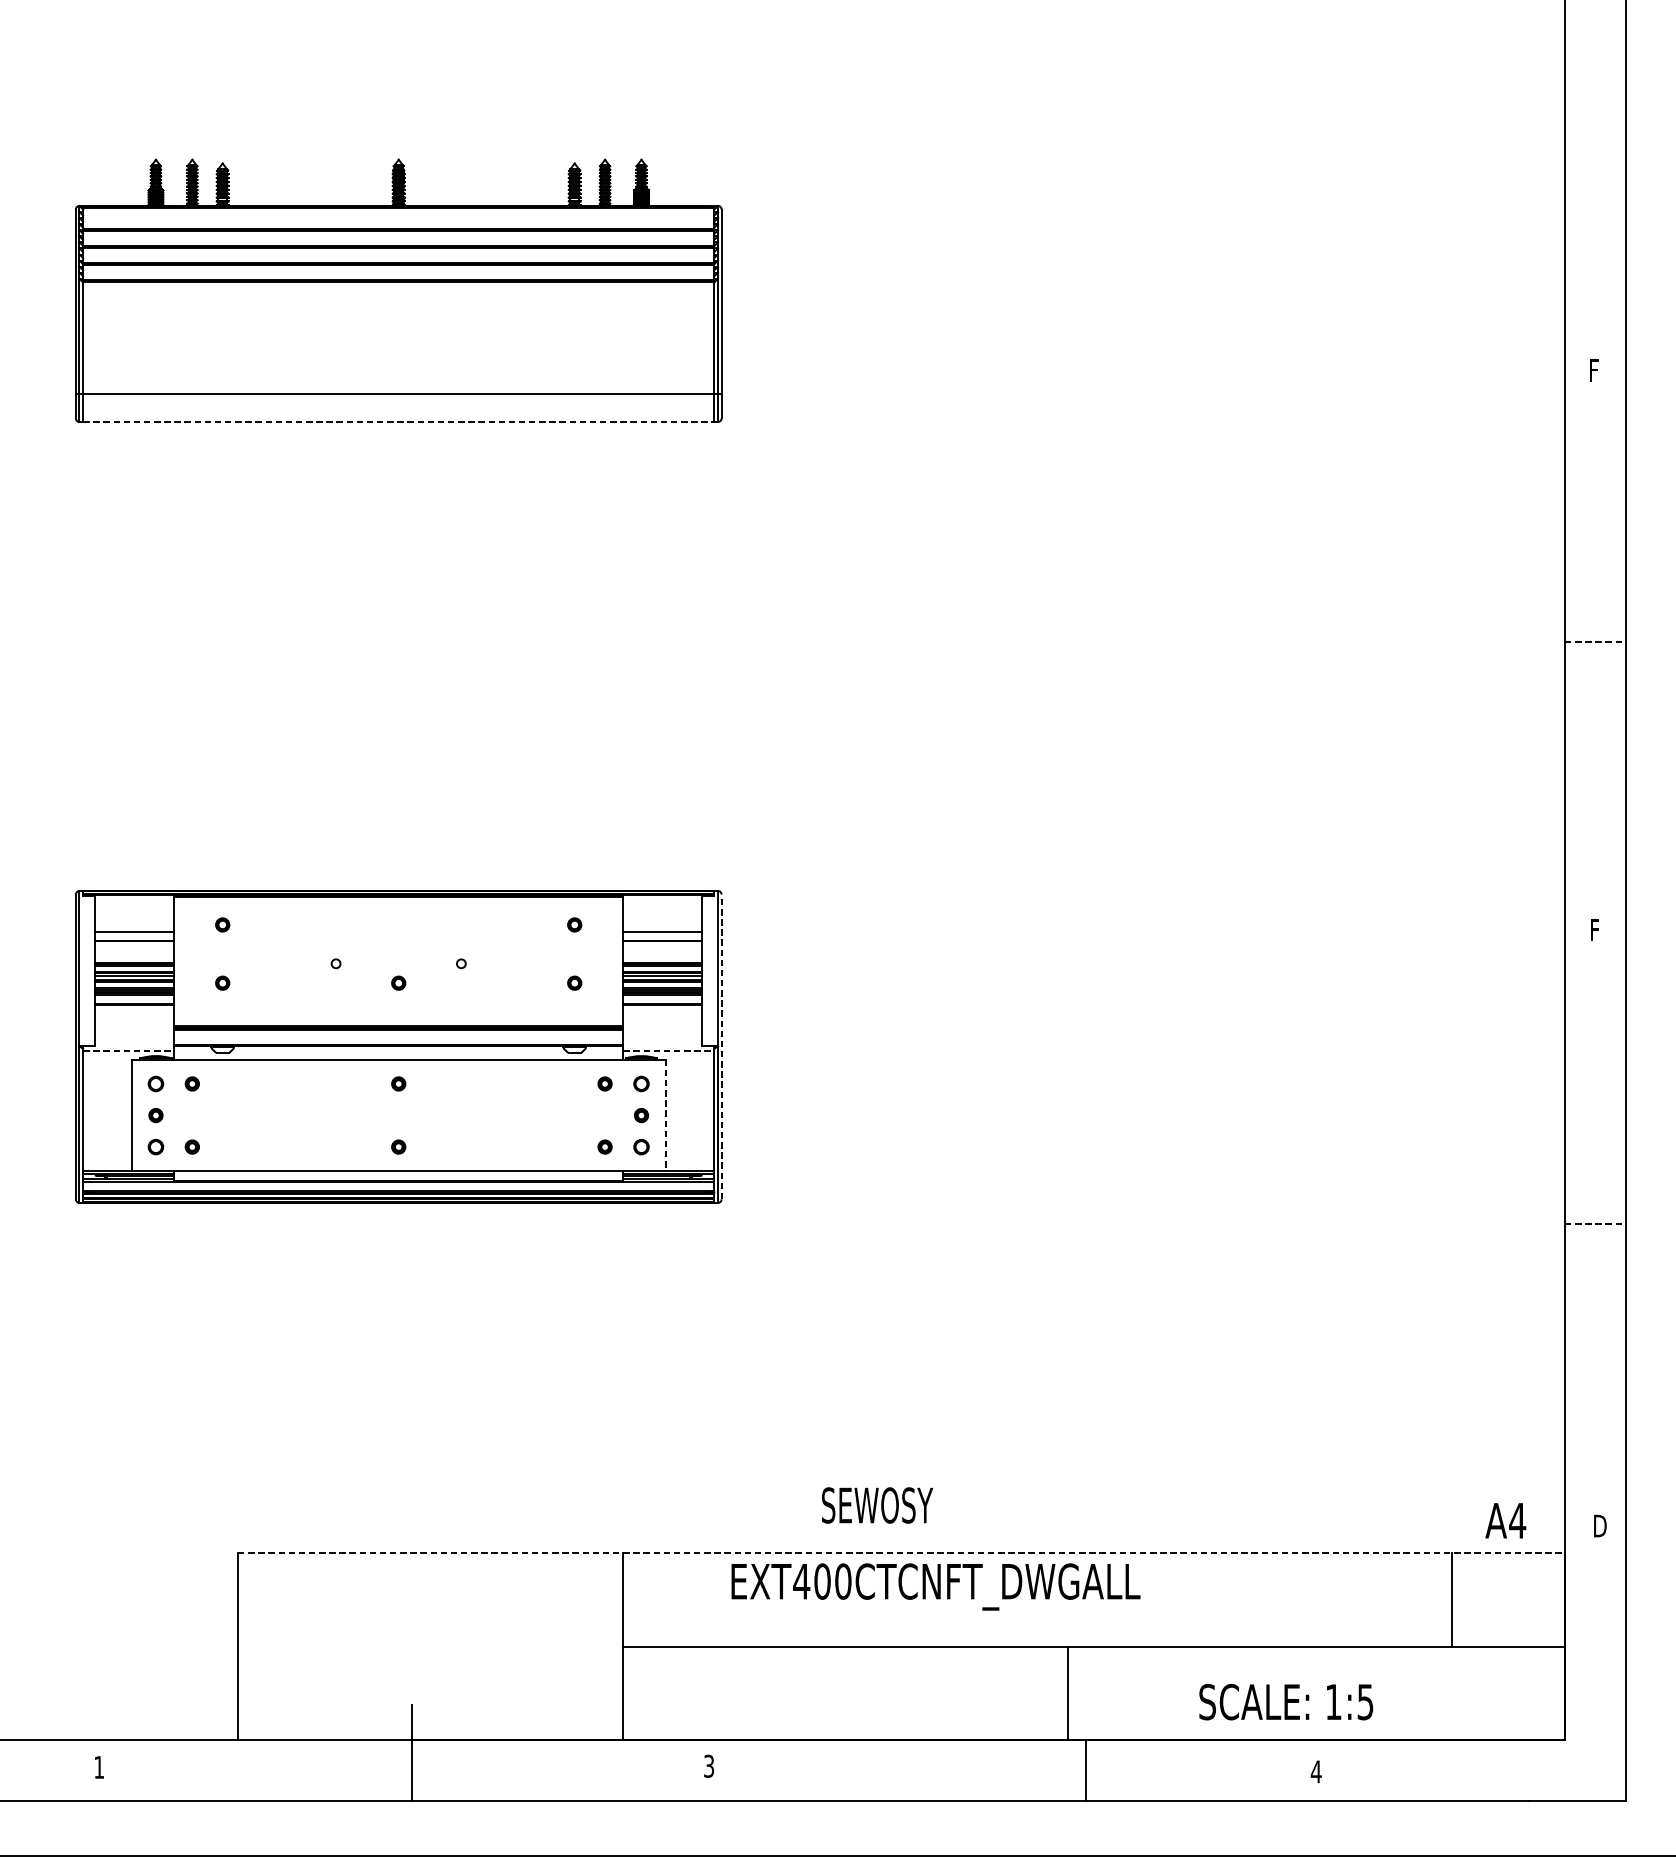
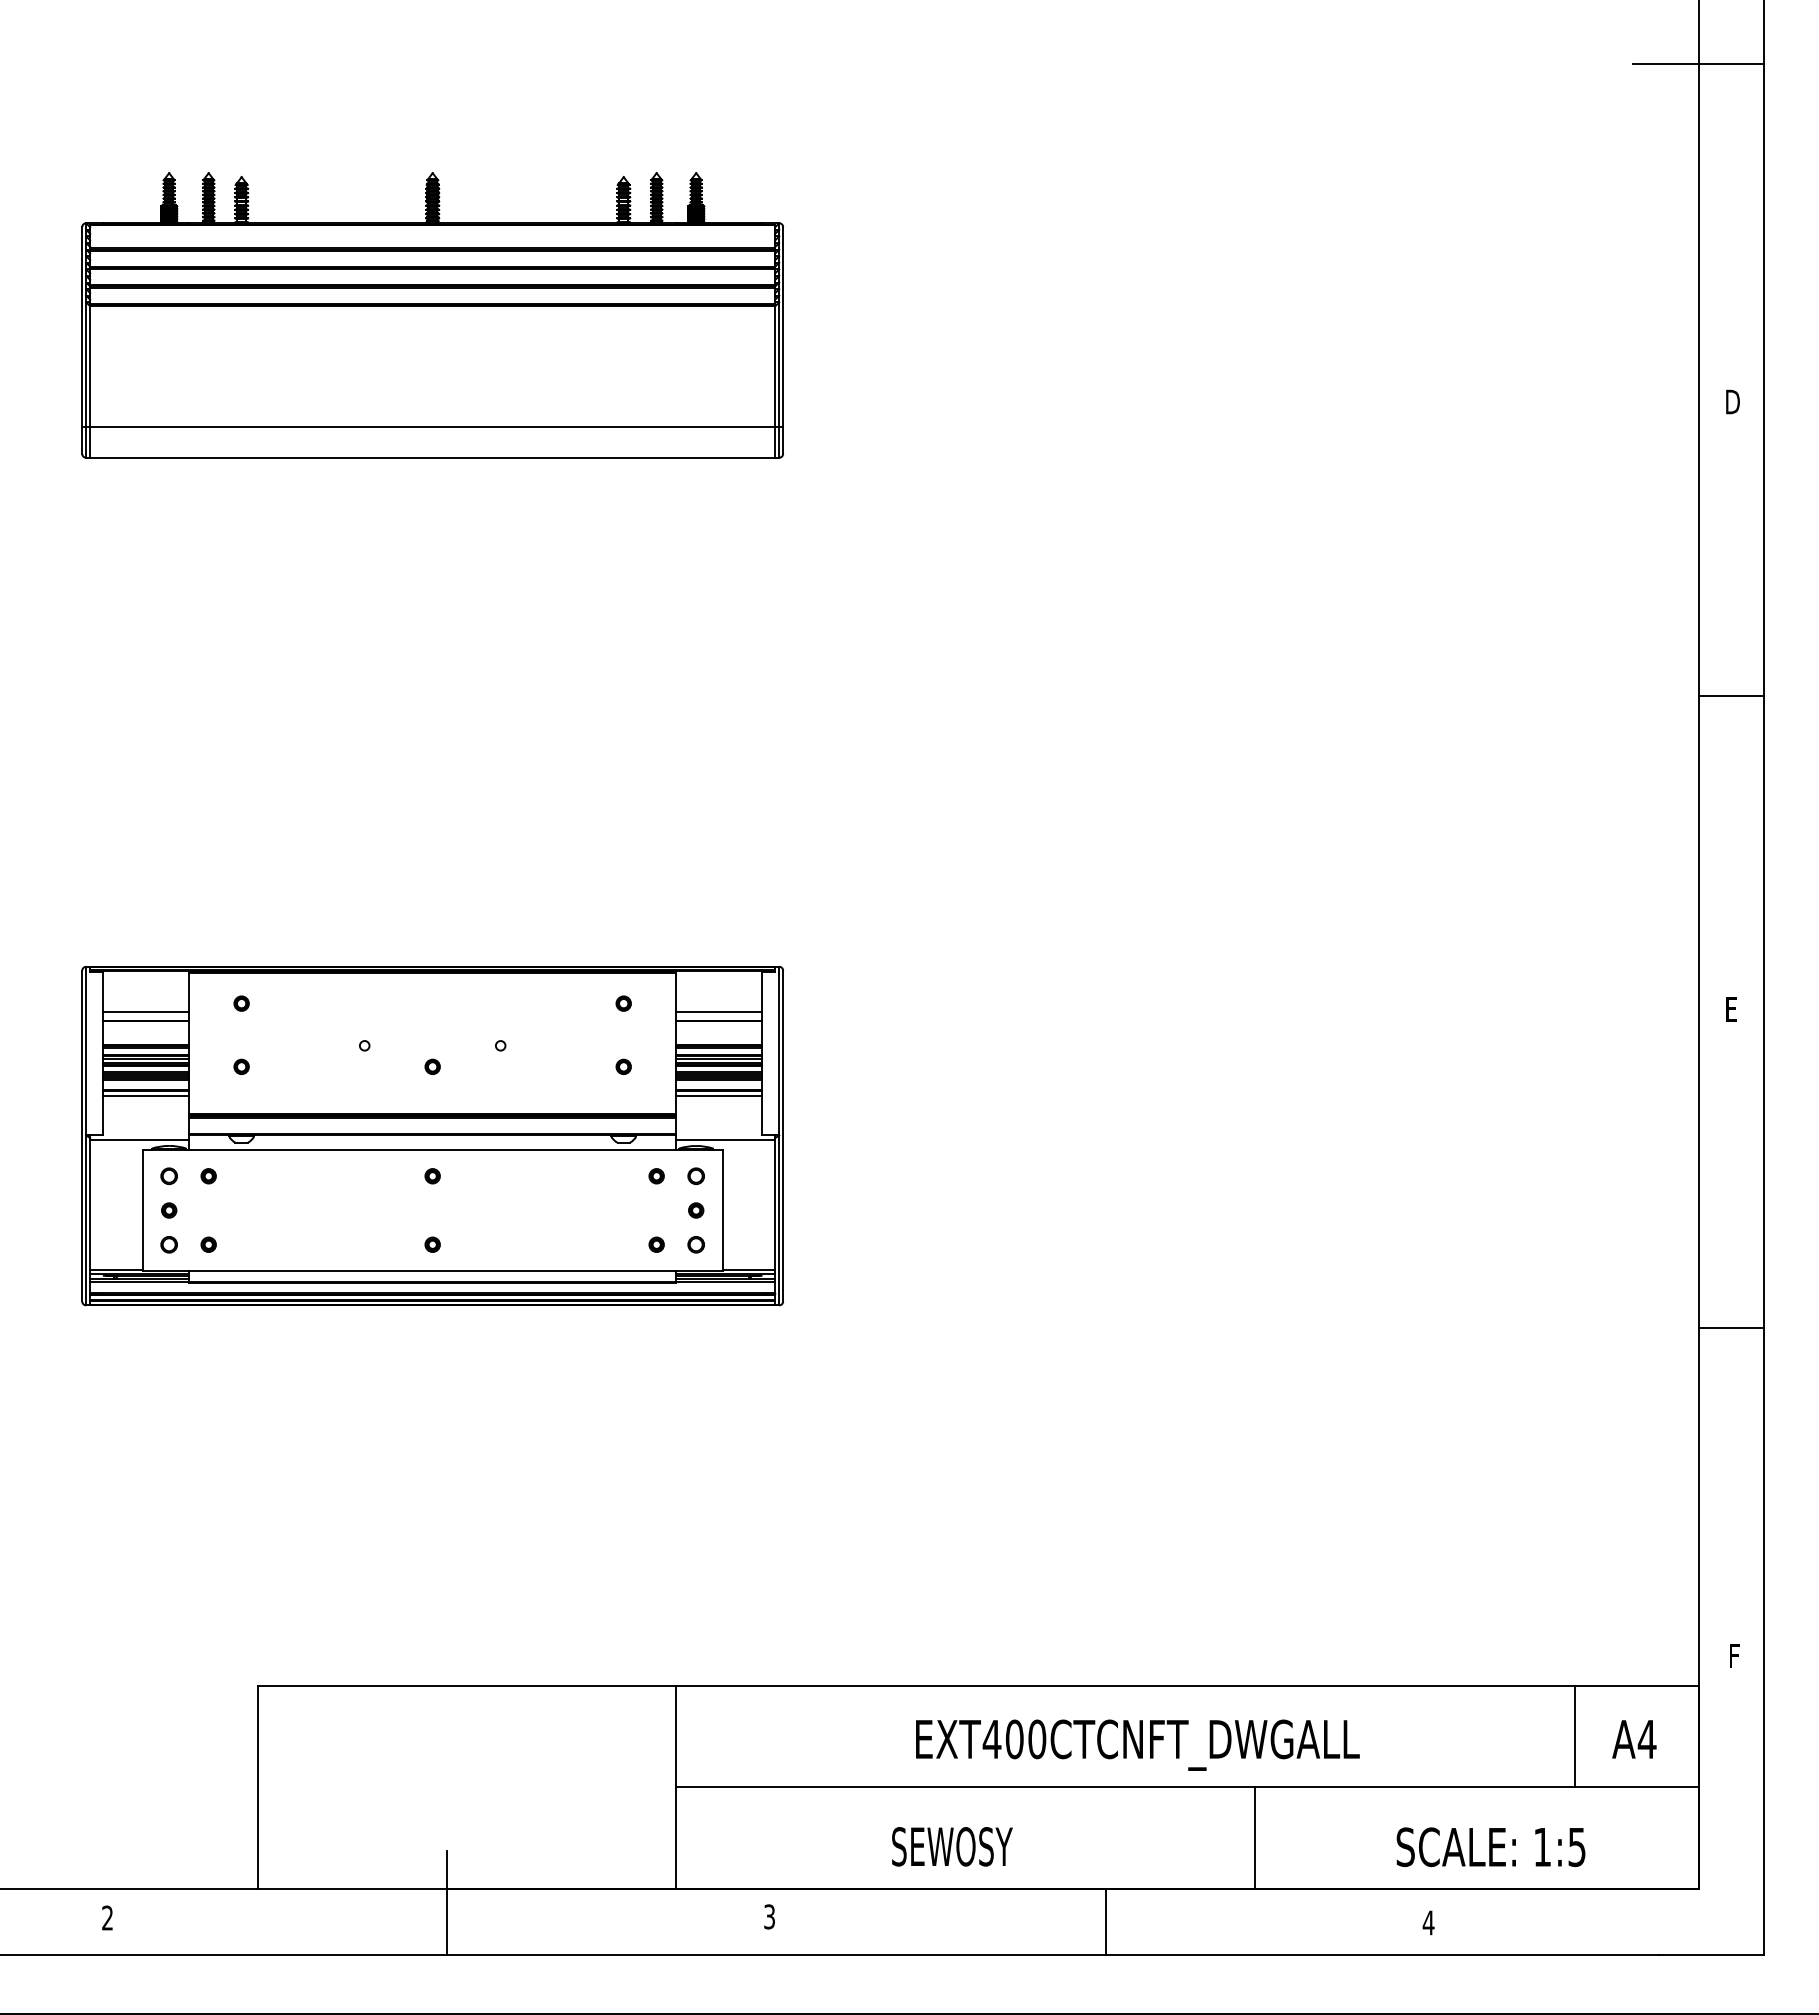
line: (1564, 58) -> (1698, 63), added
text: (1596, 370) -> (1732, 401), F -> D
line: (398, 421) -> (432, 457), dashed -> solid
line: (1595, 641) -> (1731, 696), dashed -> solid
text: (1596, 930) -> (1732, 1009), F -> E
line: (134, 1009) -> (145, 1095), added
line: (662, 1009) -> (719, 1095), added
line: (721, 1046) -> (783, 1135), dashed -> solid
line: (129, 1051) -> (140, 1140), dashed -> solid
line: (669, 1051) -> (726, 1140), dashed -> solid
line: (665, 1115) -> (722, 1210), dashed -> solid
line: (1595, 1224) -> (1731, 1328), dashed -> solid
text: (877, 1505) -> (952, 1846), moved
text: (1505, 1520) -> (1634, 1739), moved
text: (1599, 1526) -> (1736, 1656), D -> F
line: (901, 1553) -> (978, 1685), dashed -> solid
text: (935, 1586) -> (1137, 1744), moved
line: (1067, 1693) -> (1254, 1837), moved
text: (1285, 1702) -> (1490, 1847), moved
text: (99, 1766) -> (107, 1917), 1 -> 2
line: (1085, 1770) -> (1105, 1921), moved

